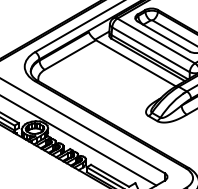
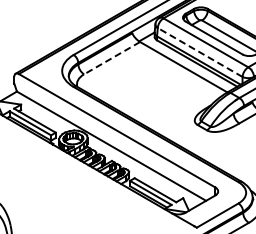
line: (151, 49) -> (200, 52), solid -> dashed
line: (69, 55) -> (111, 58), solid -> dashed

